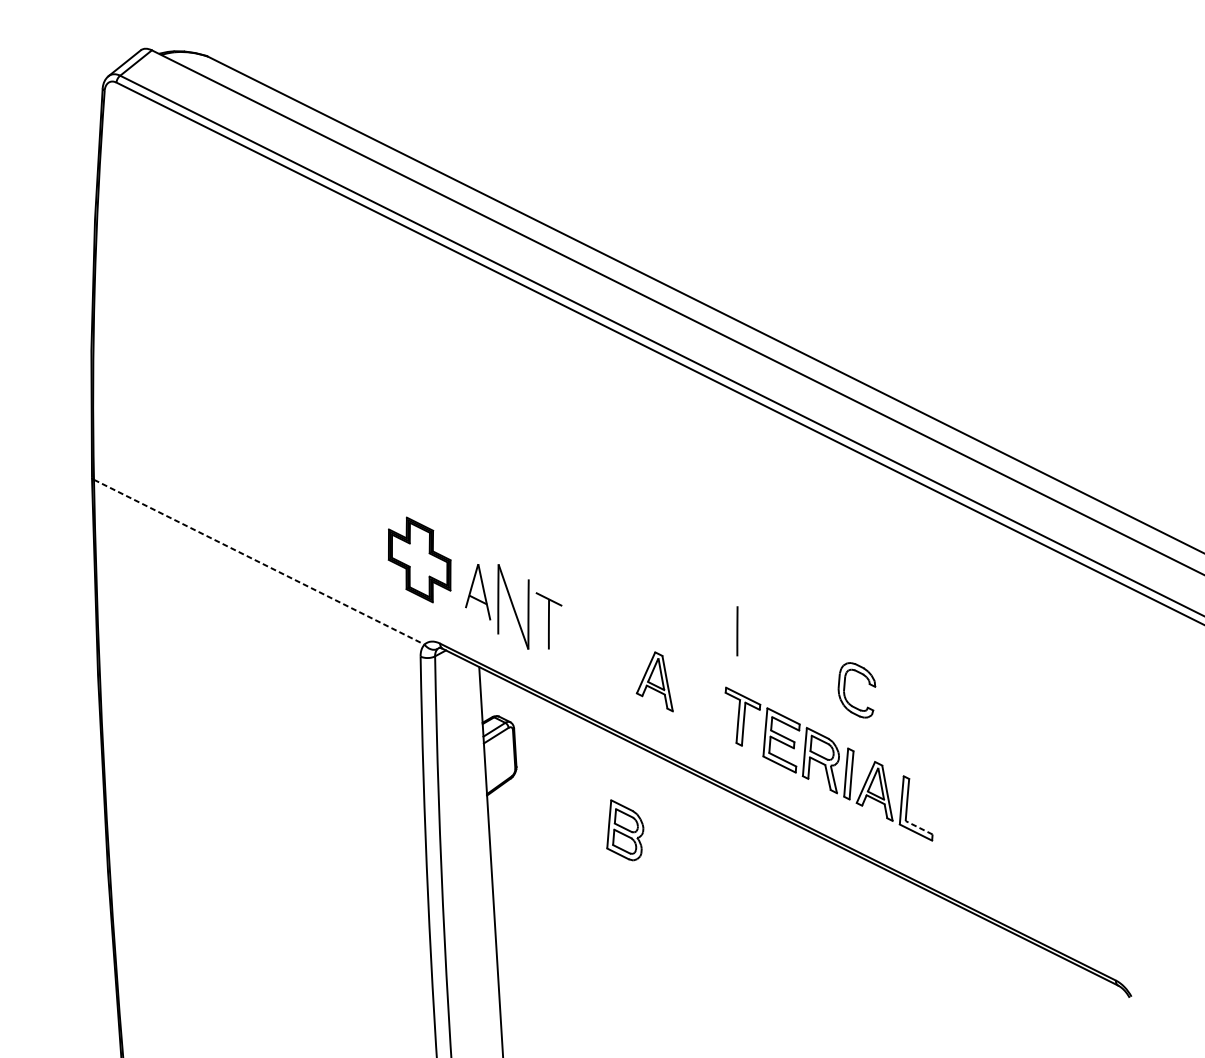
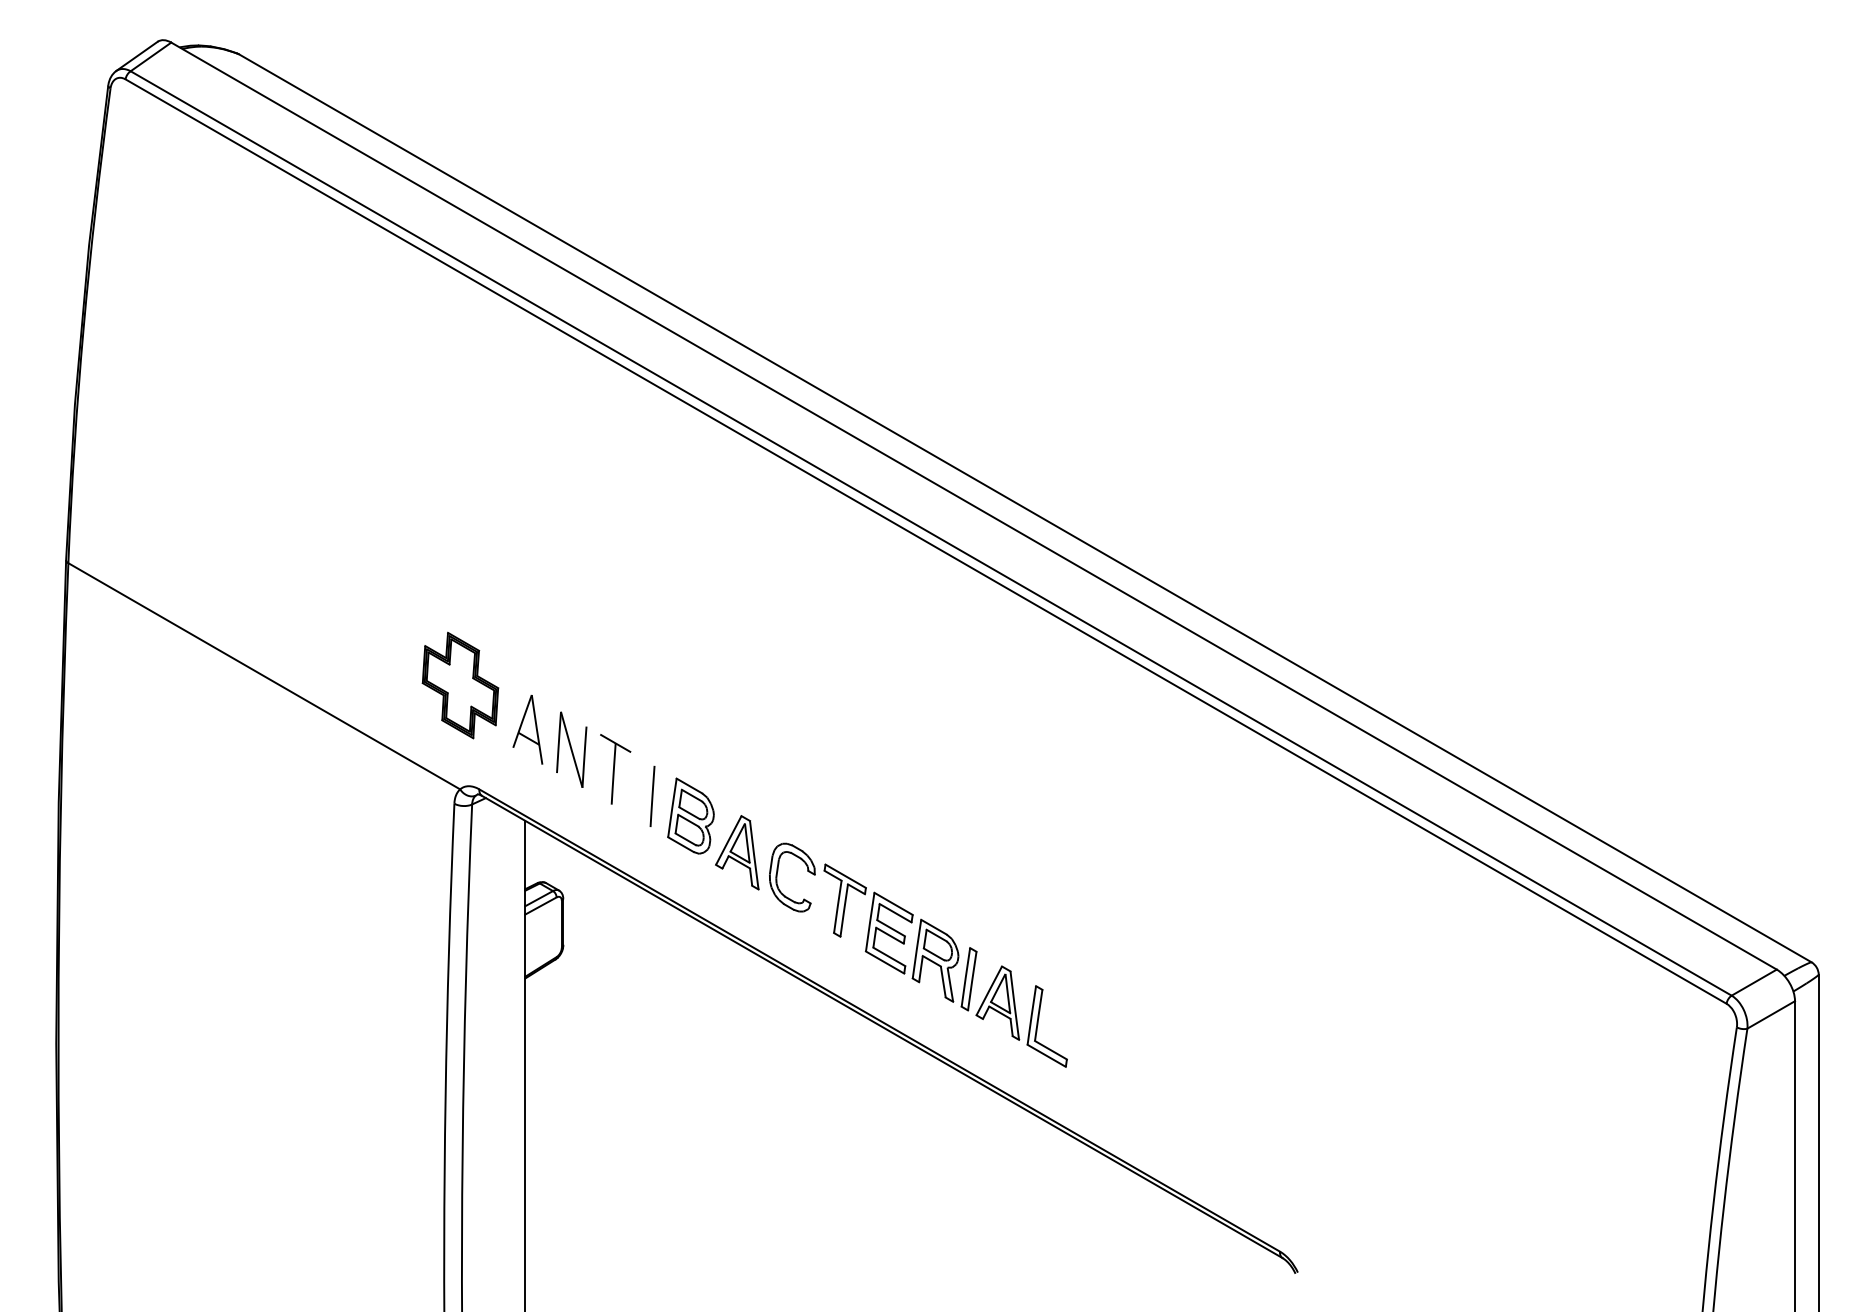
line: (259, 562) -> (264, 676), dashed -> solid
part: (513, 606) -> (571, 749), size x0.71
line: (737, 630) -> (652, 795), moved
part: (844, 691) -> (777, 877), moved
line: (918, 827) -> (1050, 1049), dashed -> solid
part: (624, 829) -> (690, 815), moved

